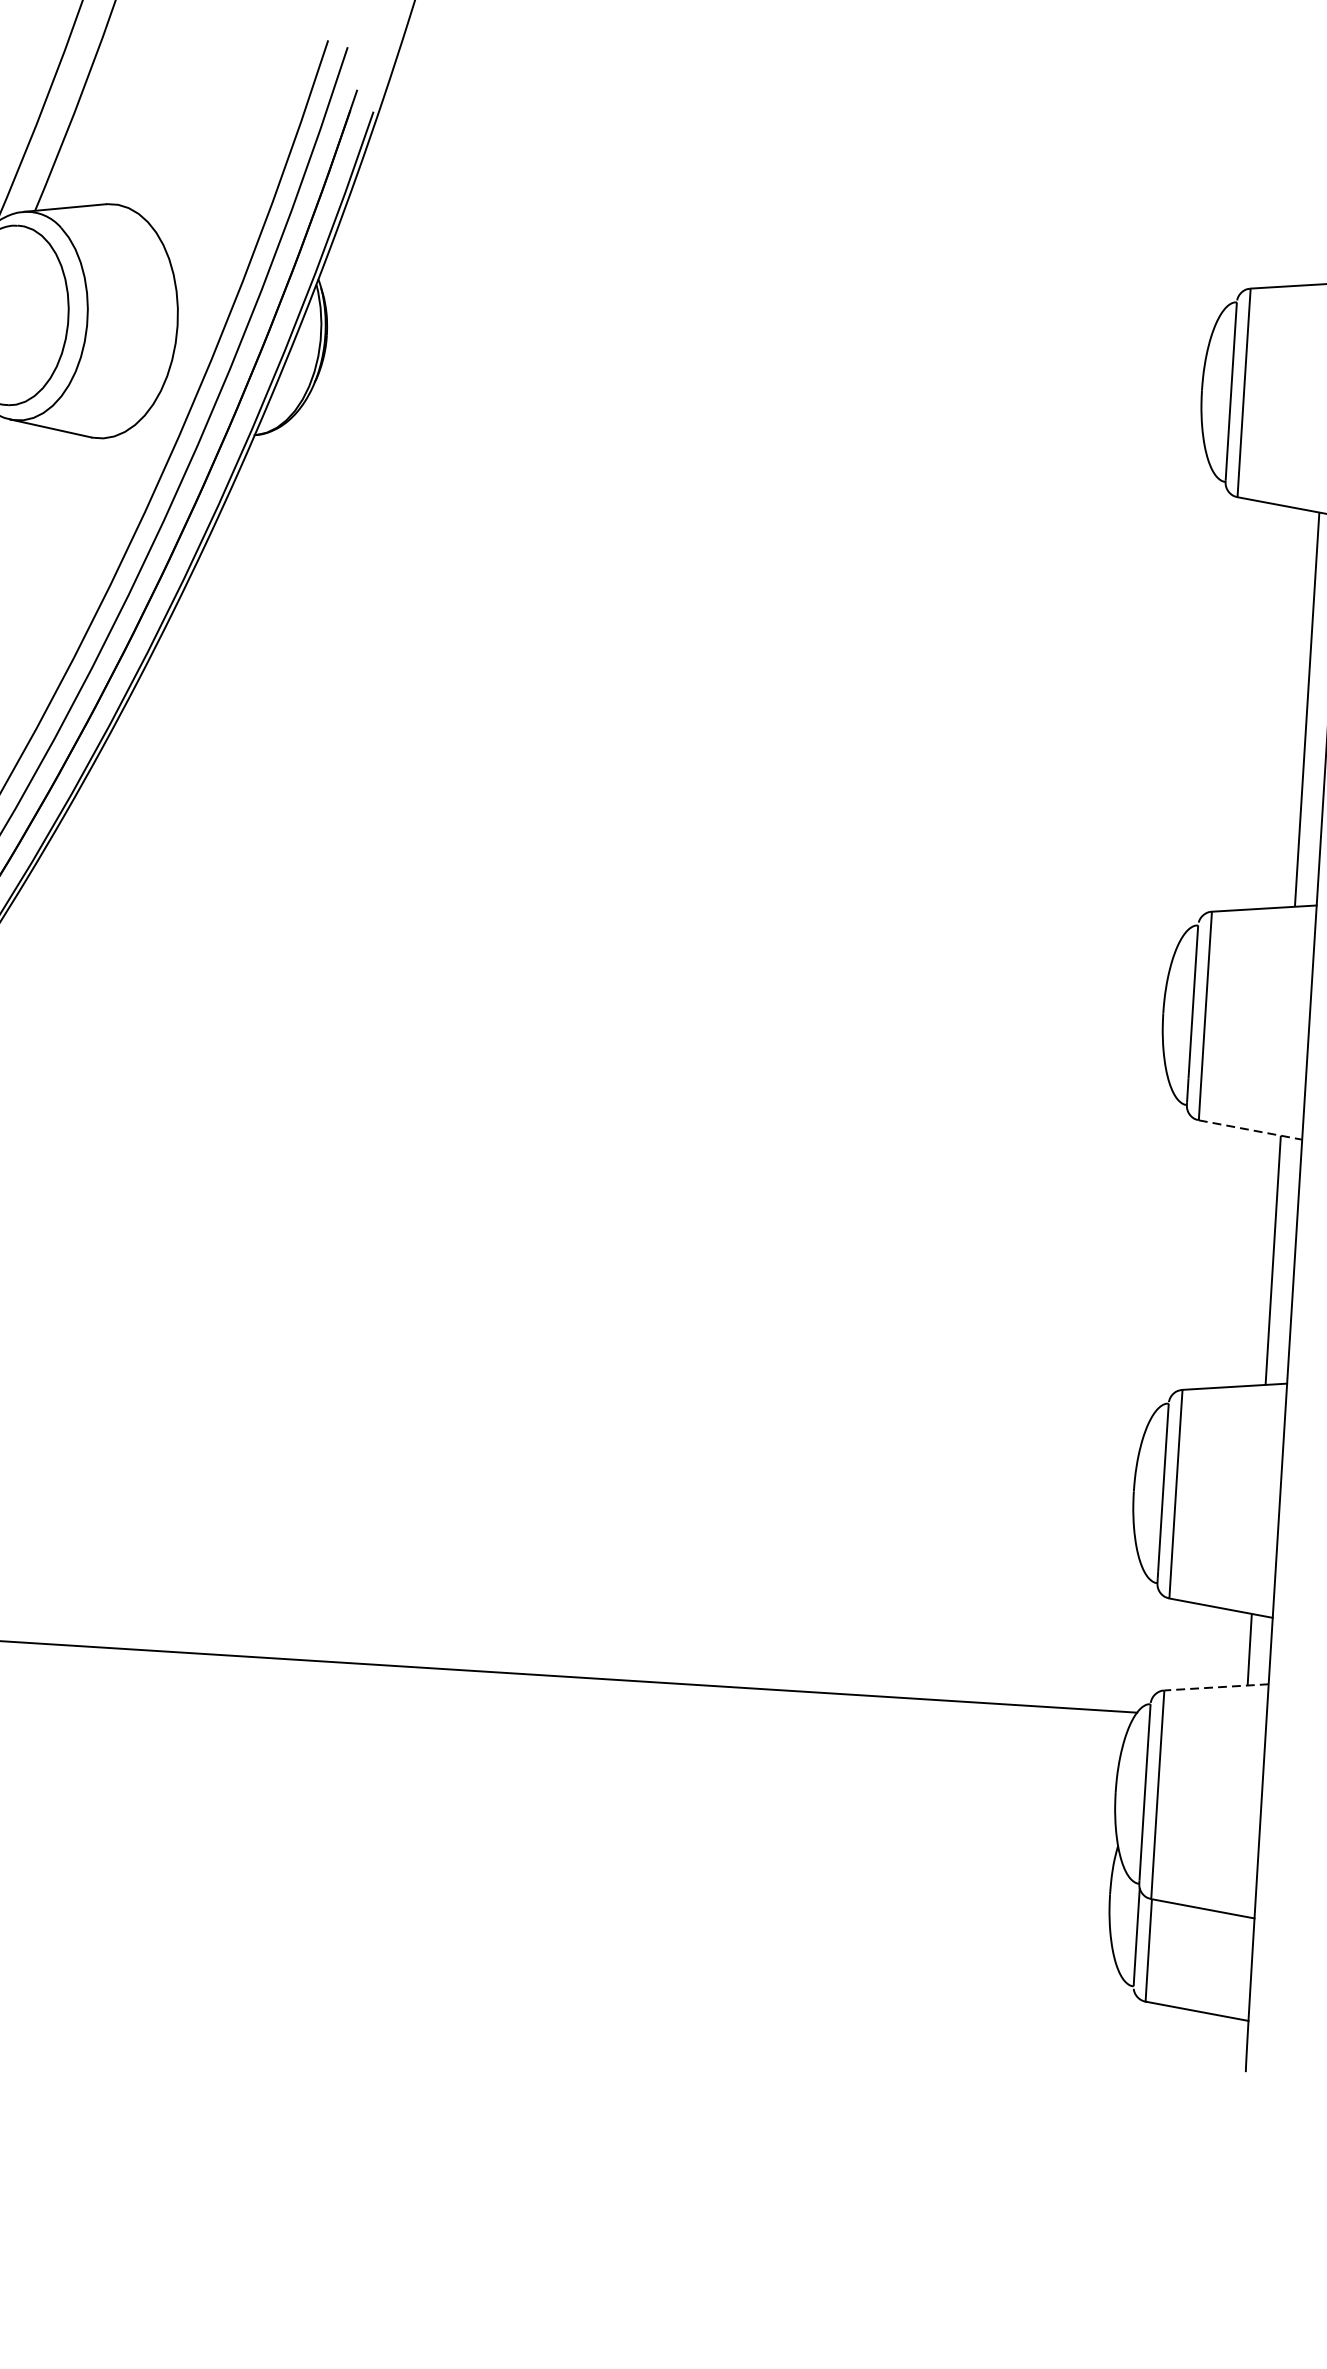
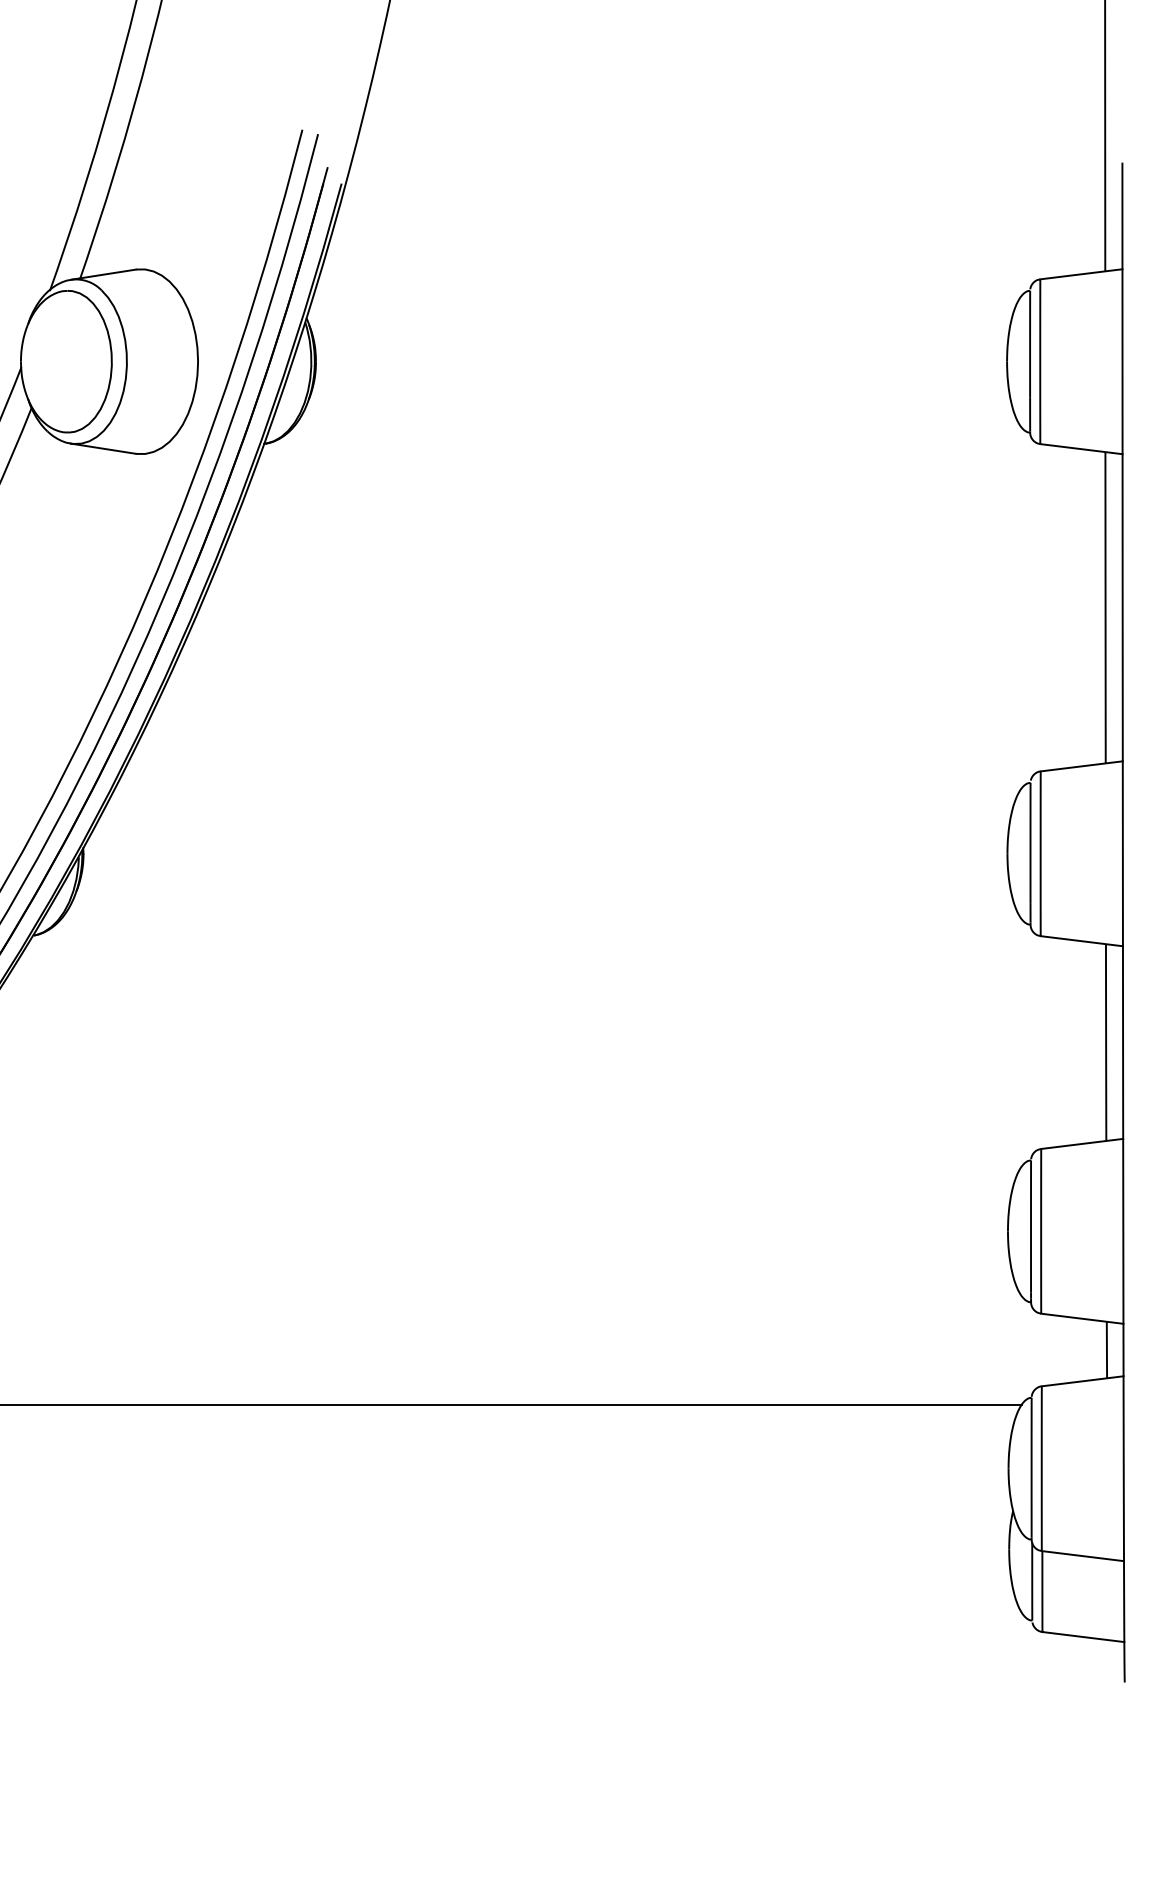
line: (1251, 1130) -> (1082, 941), dashed -> solid
line: (1216, 1687) -> (1082, 1381), dashed -> solid

